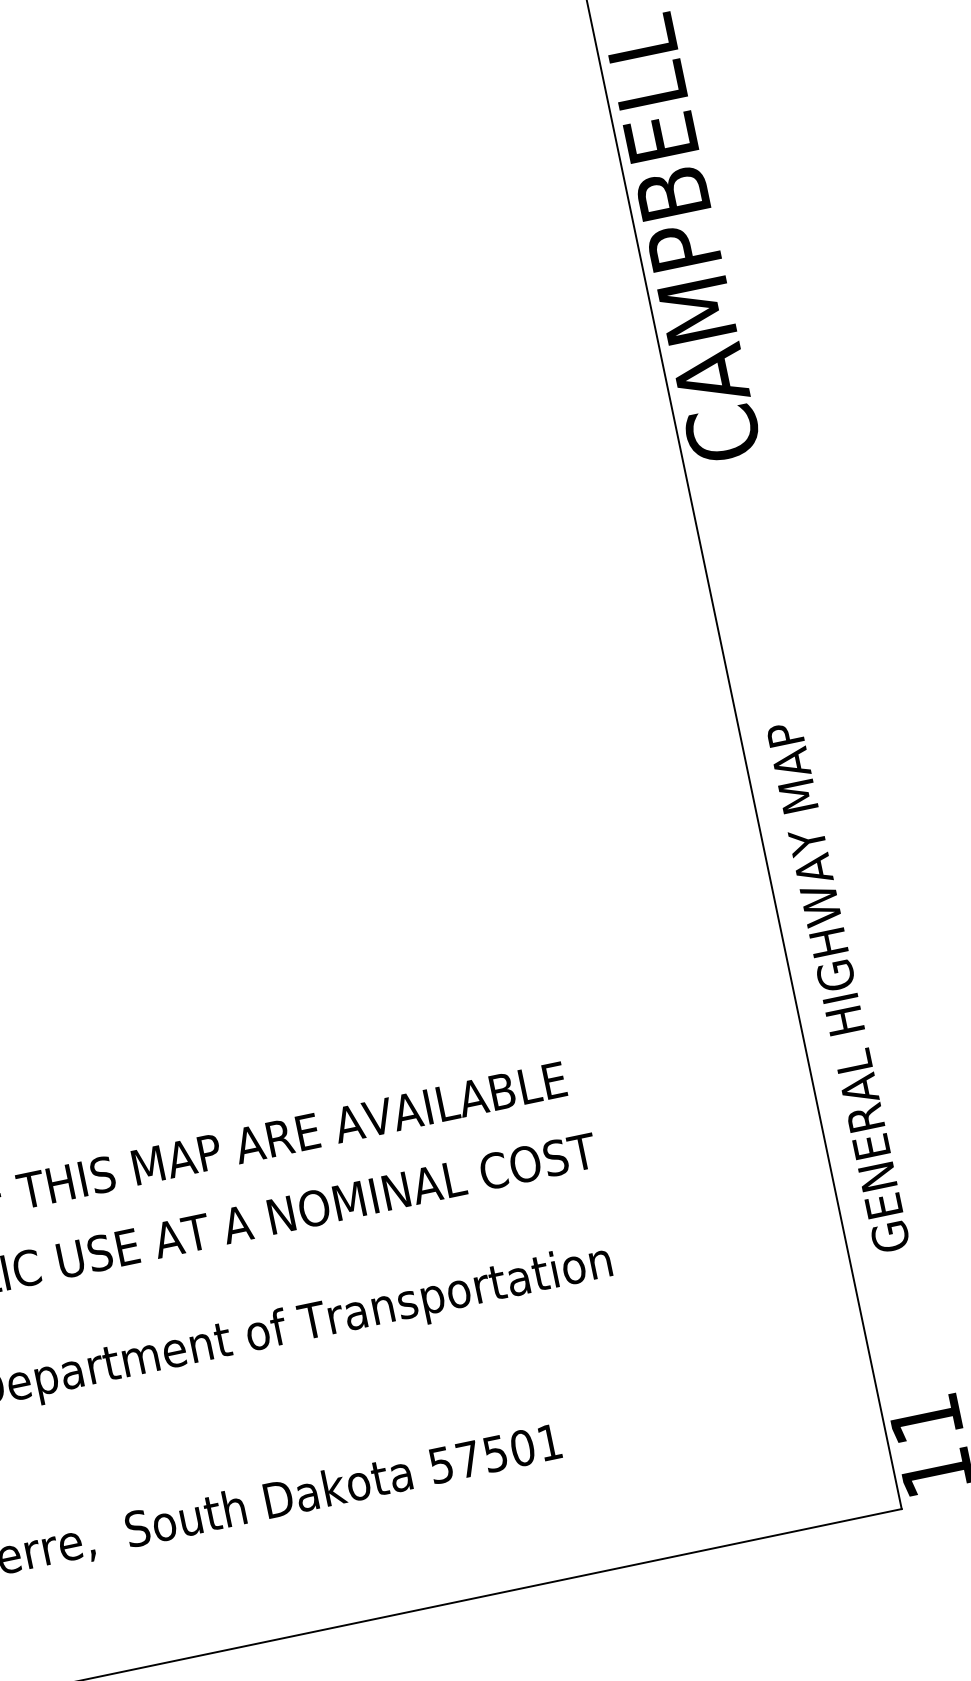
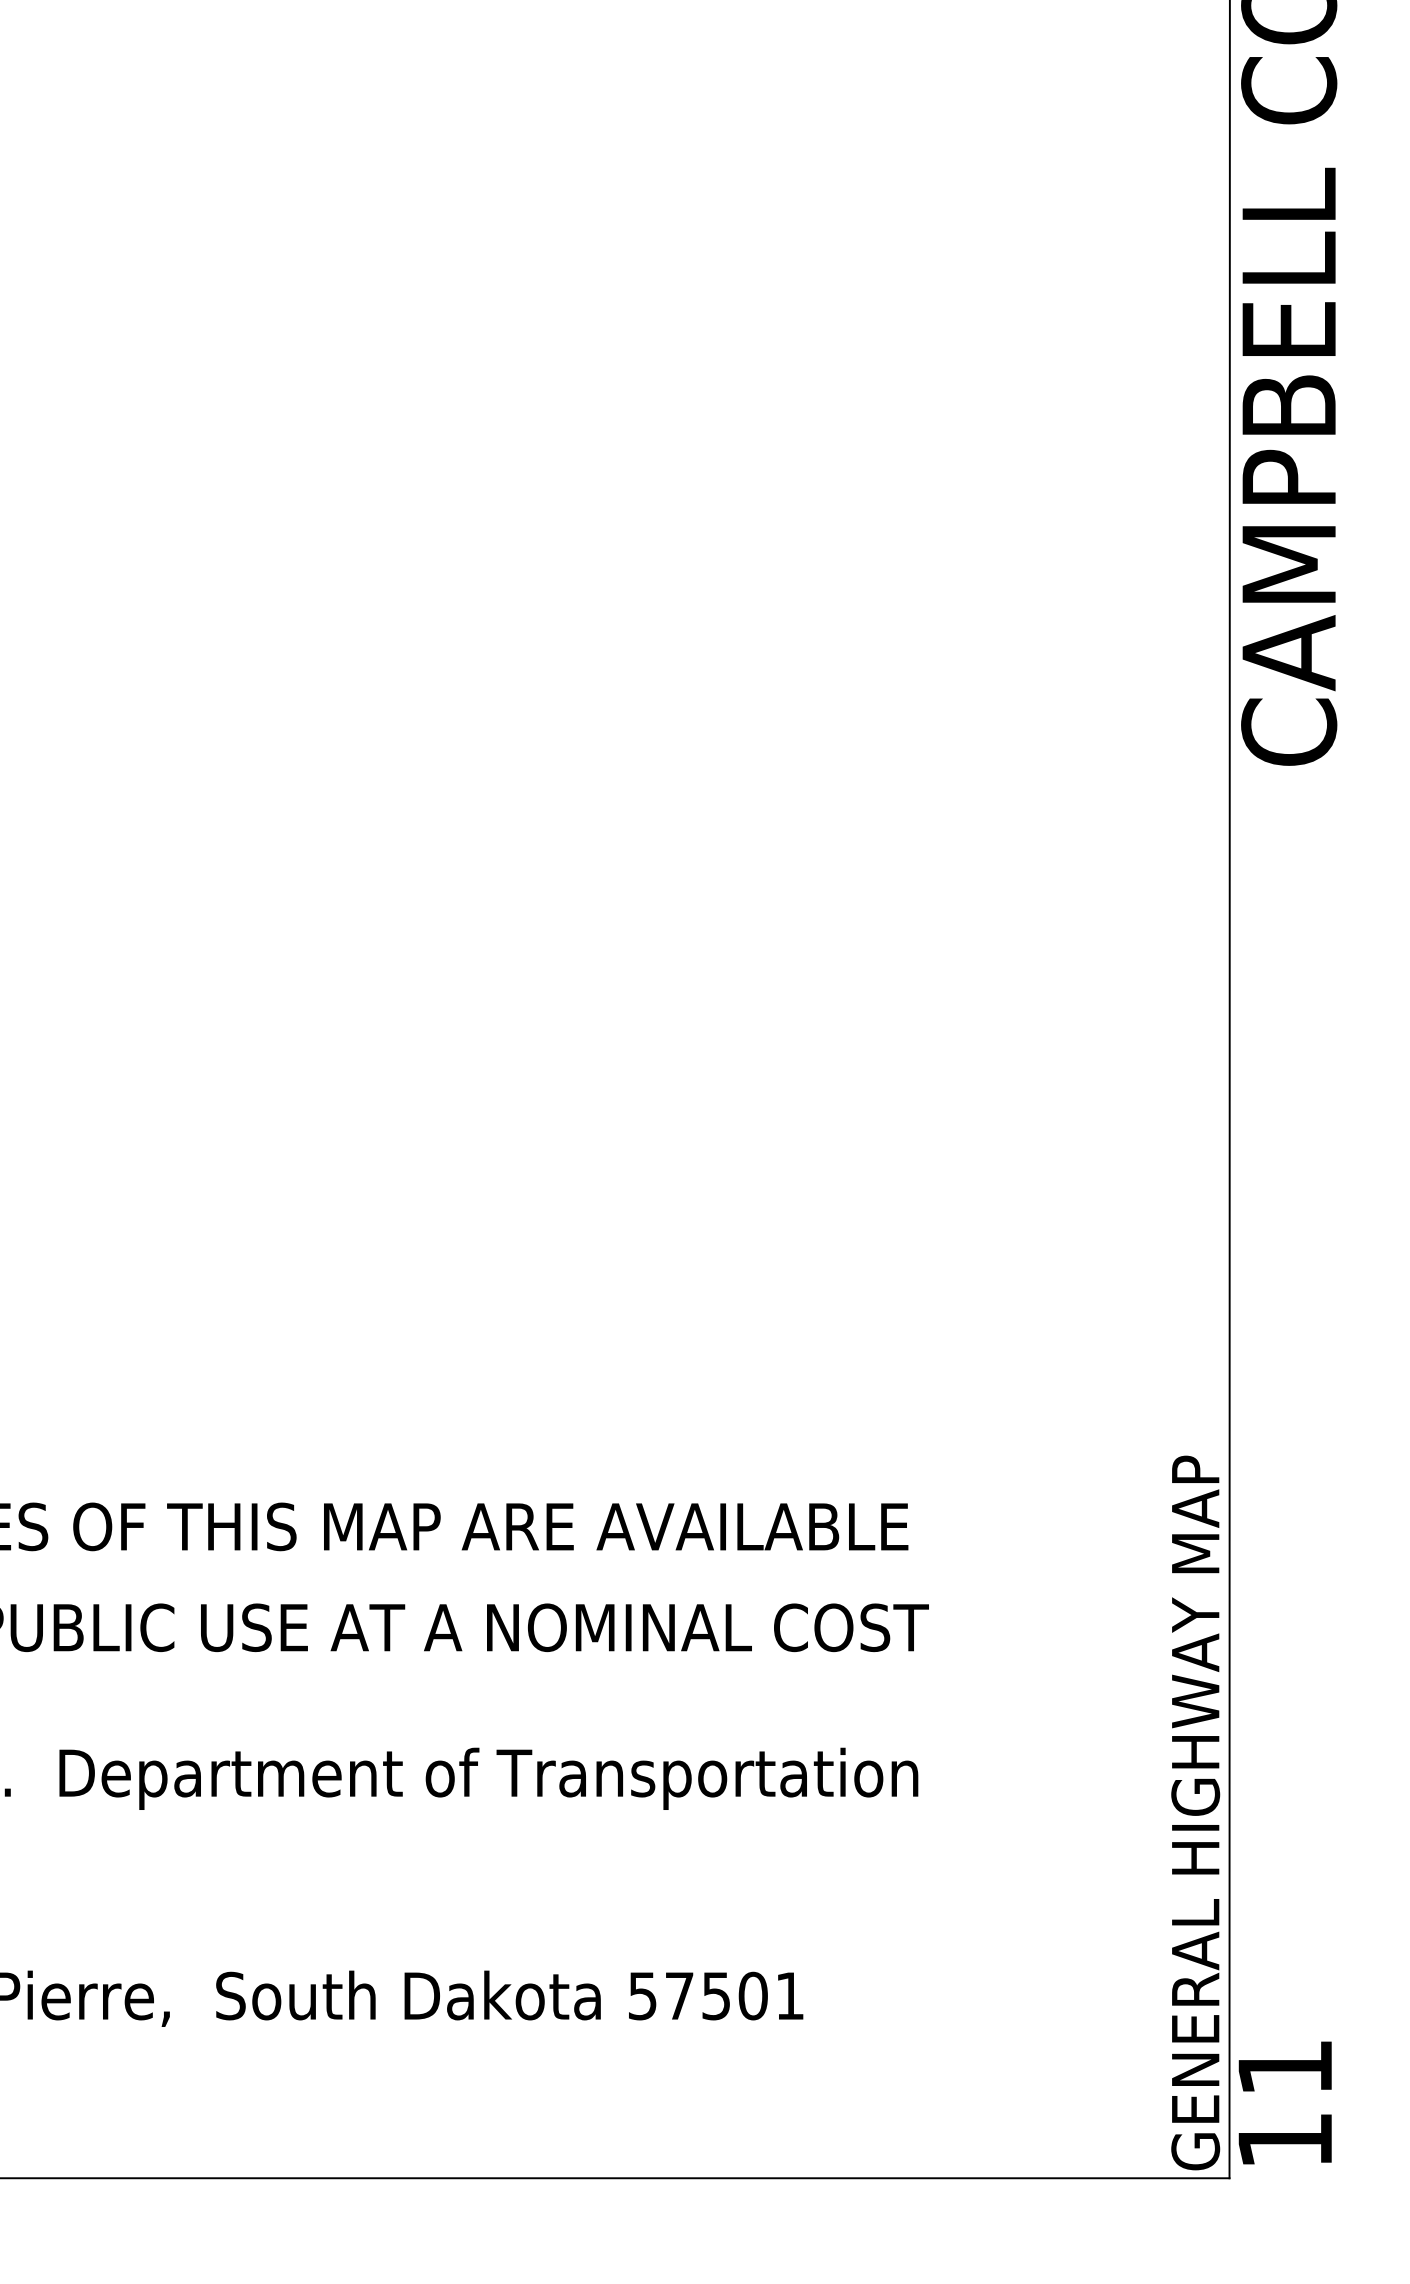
text: (838, 987) -> (1195, 1812), moved

